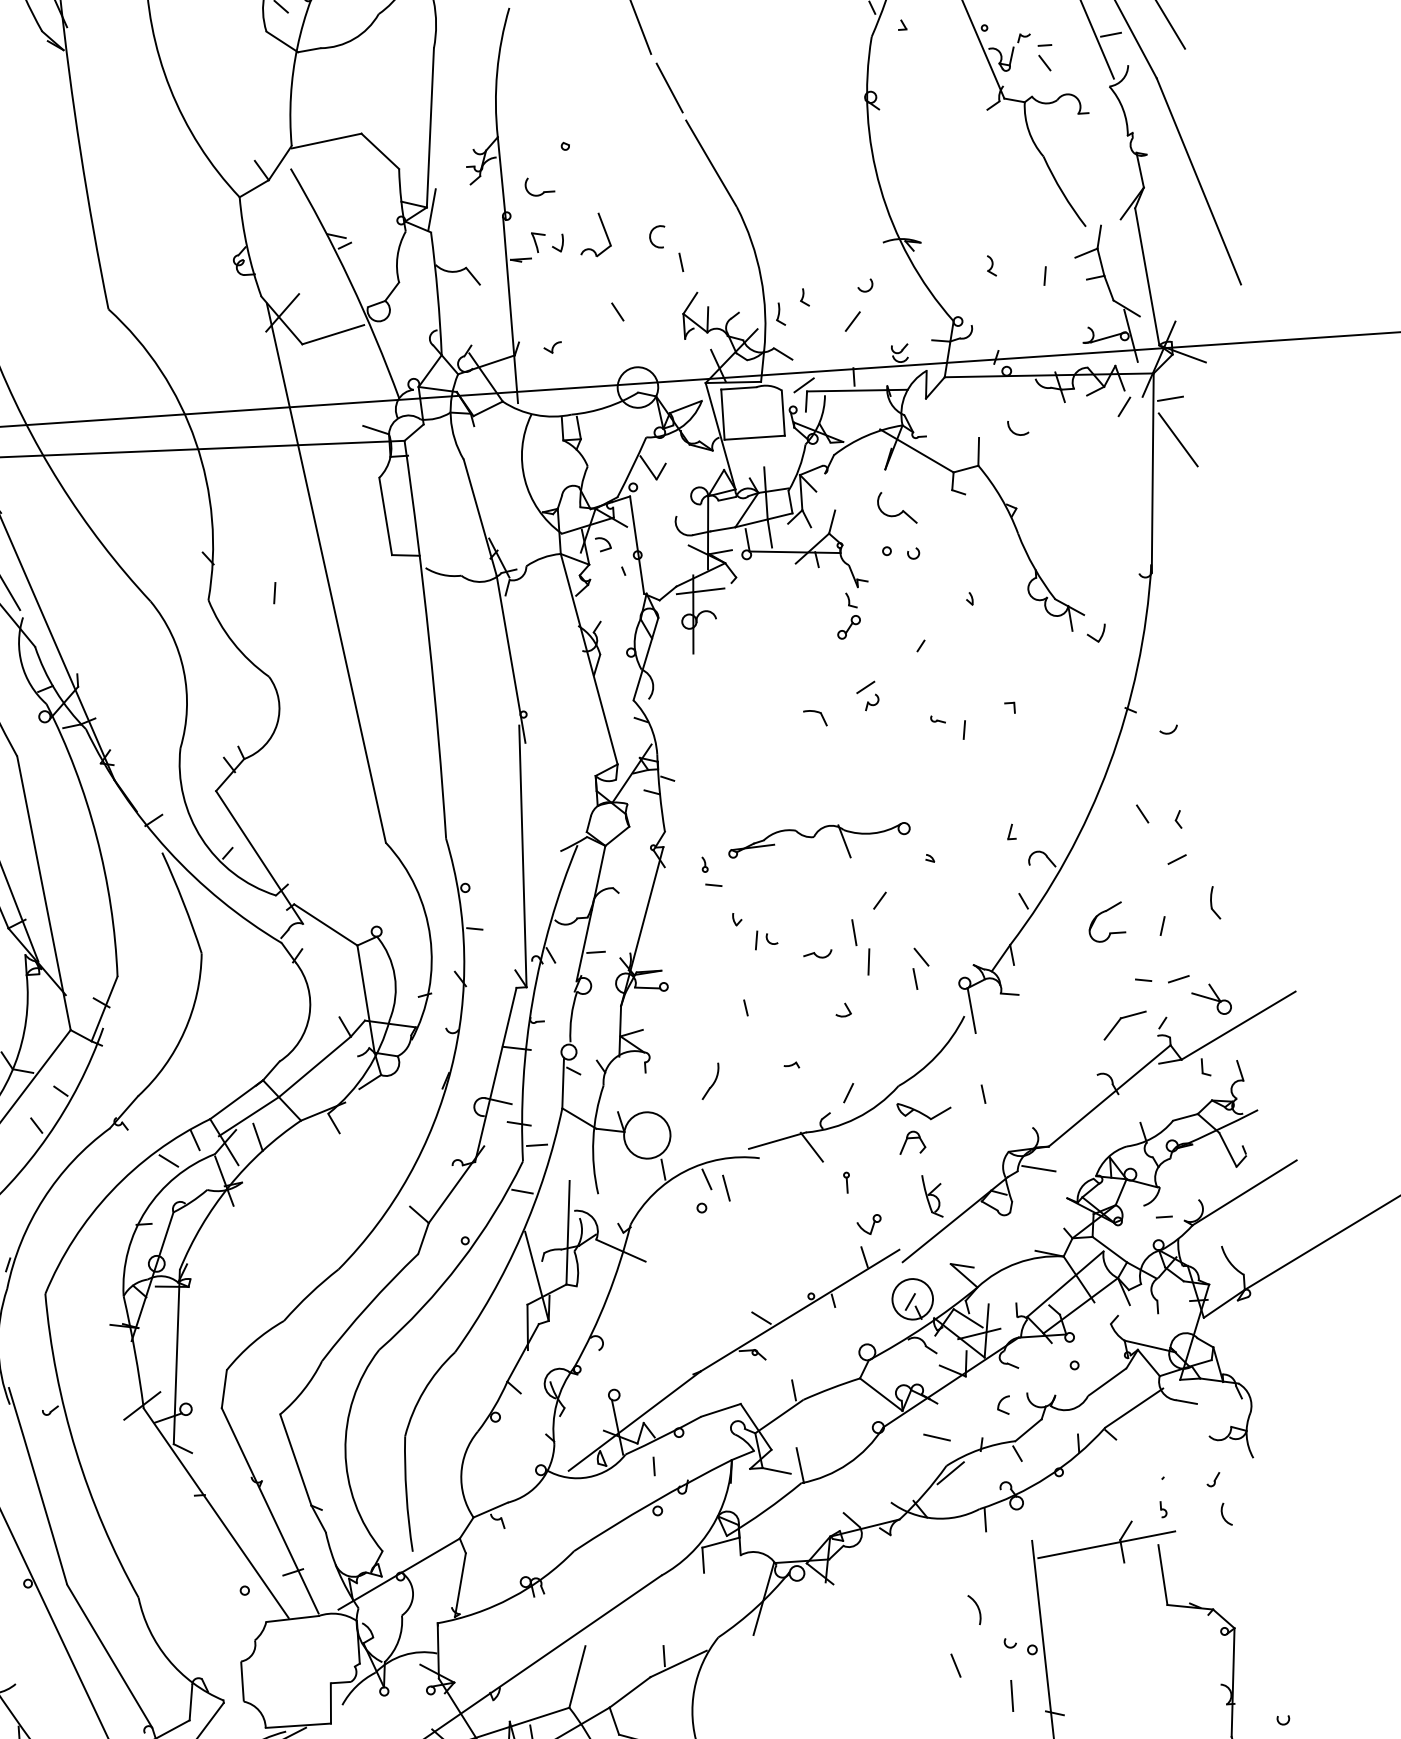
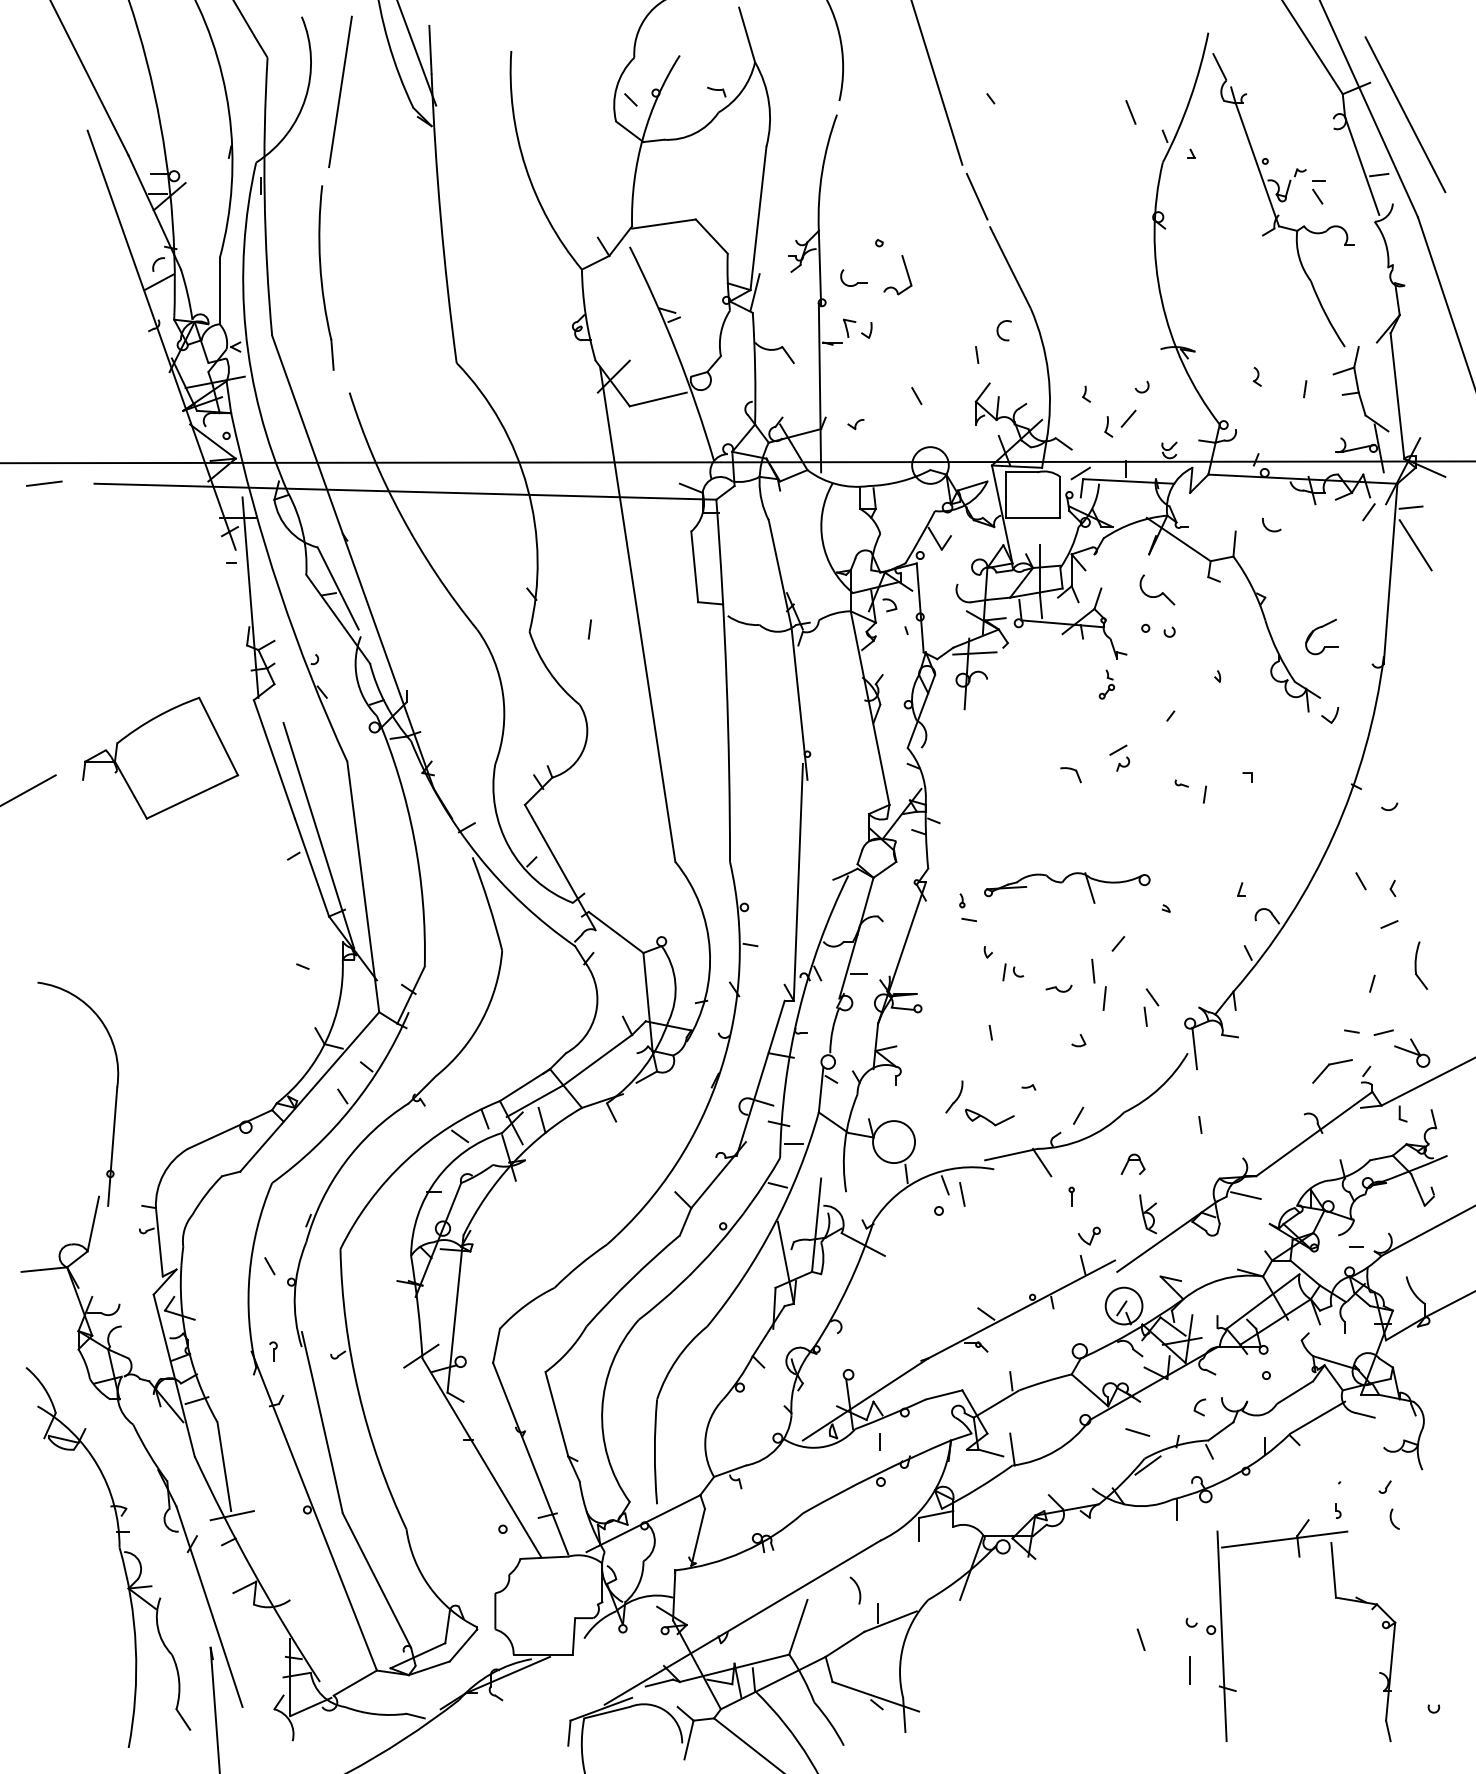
part: (604, 232) -> (906, 273), moved
arc: (651, 237) -> (998, 330), moved
part: (780, 313) -> (1108, 426), moved
part: (847, 615) -> (1106, 684), size x0.7
part: (1214, 902) -> (1420, 965), size x1.6
part: (1104, 913) -> (1320, 628), moved
part: (923, 1110) -> (989, 1117), moved
arc: (976, 1607) -> (857, 1588), moved

